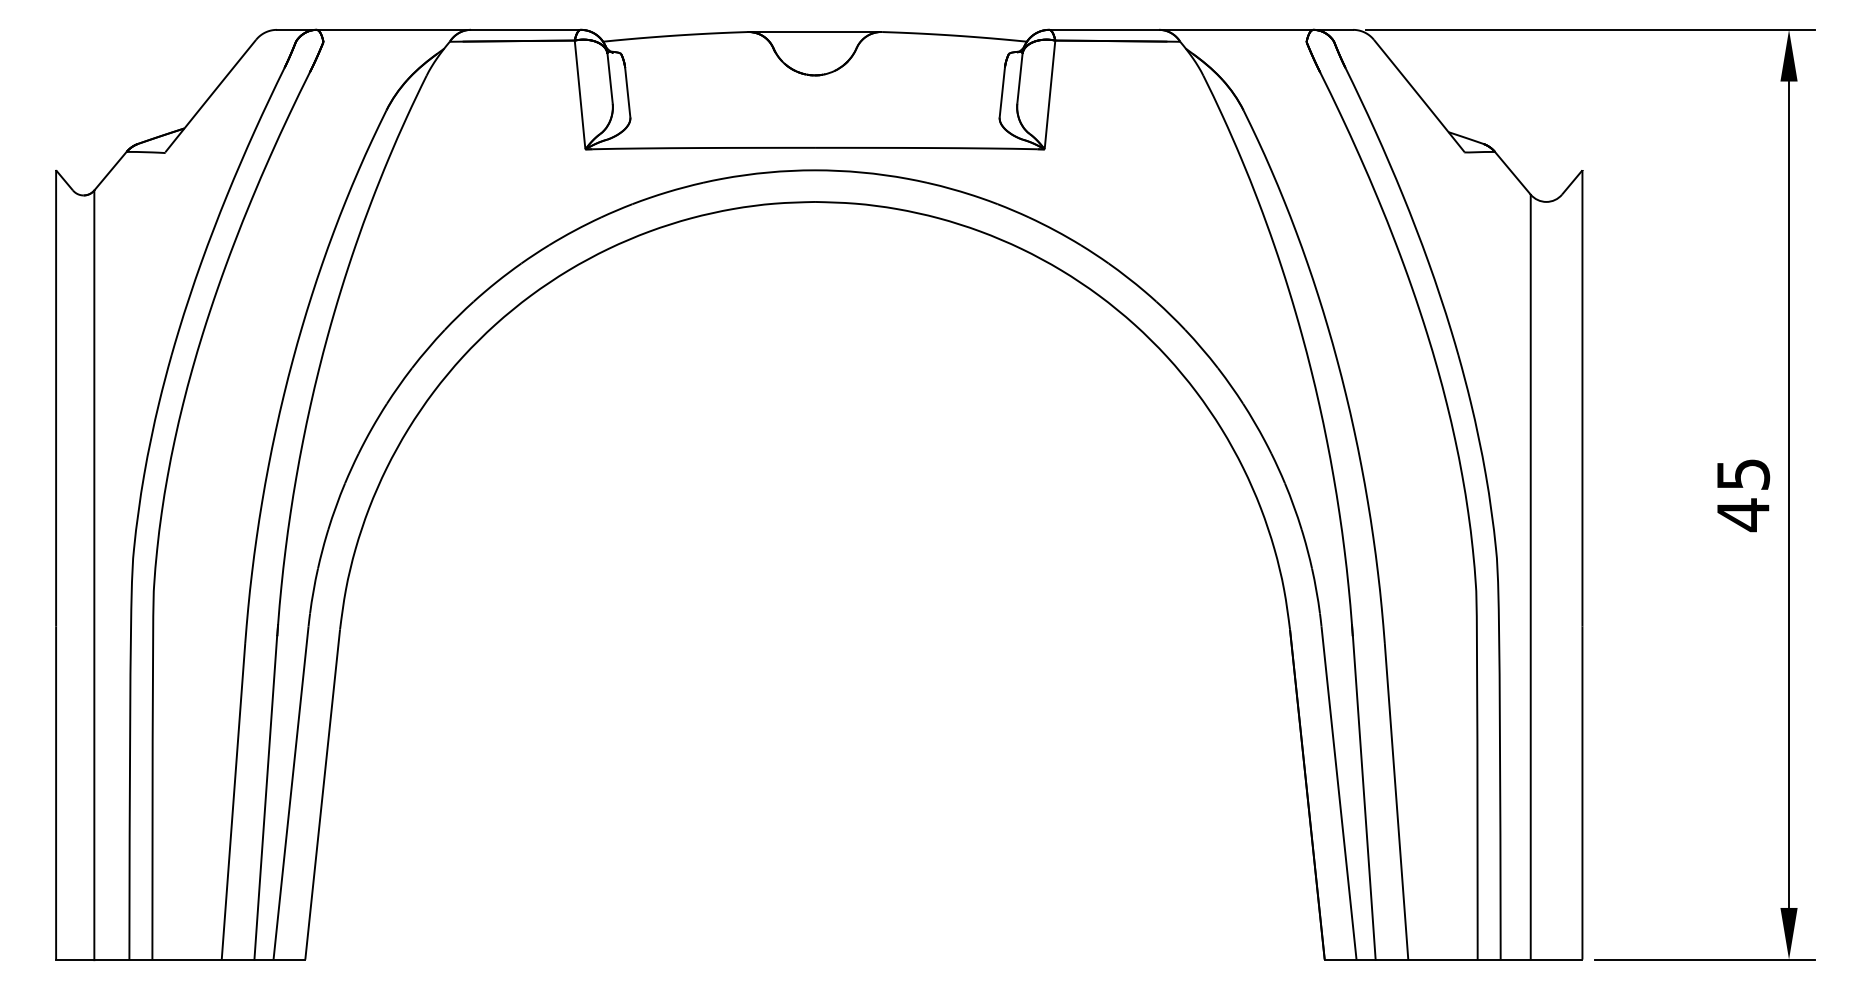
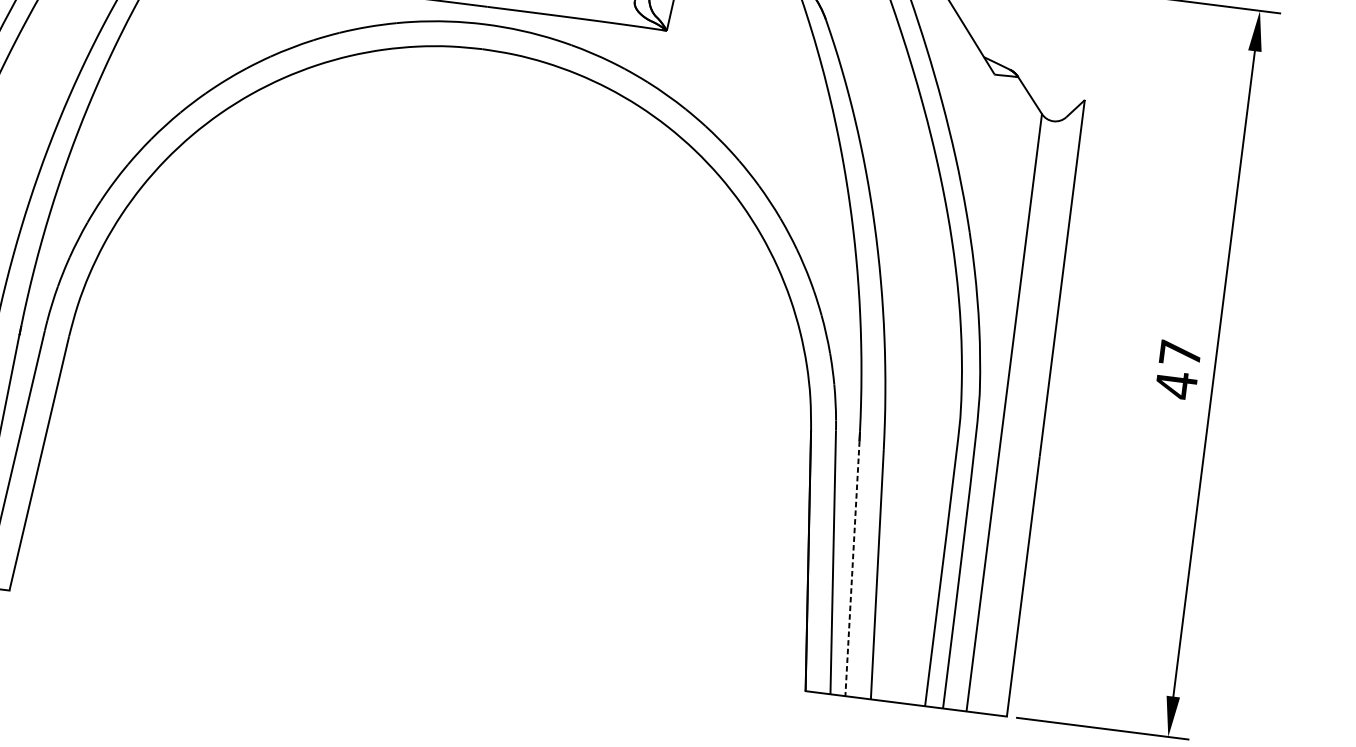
text: (1743, 474) -> (1180, 353), 45 -> 47
line: (1364, 798) -> (852, 569), solid -> dashed

